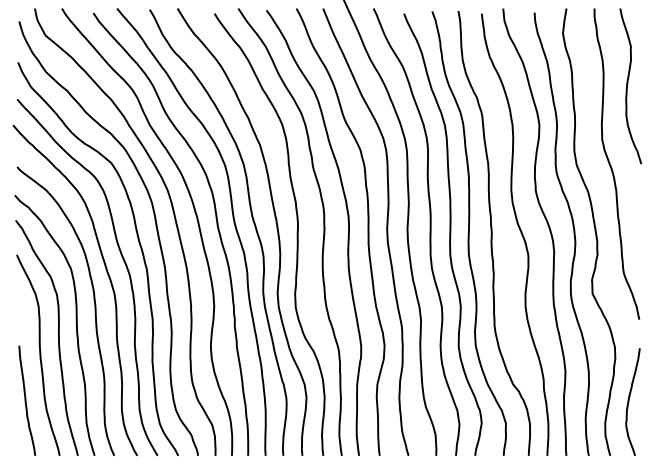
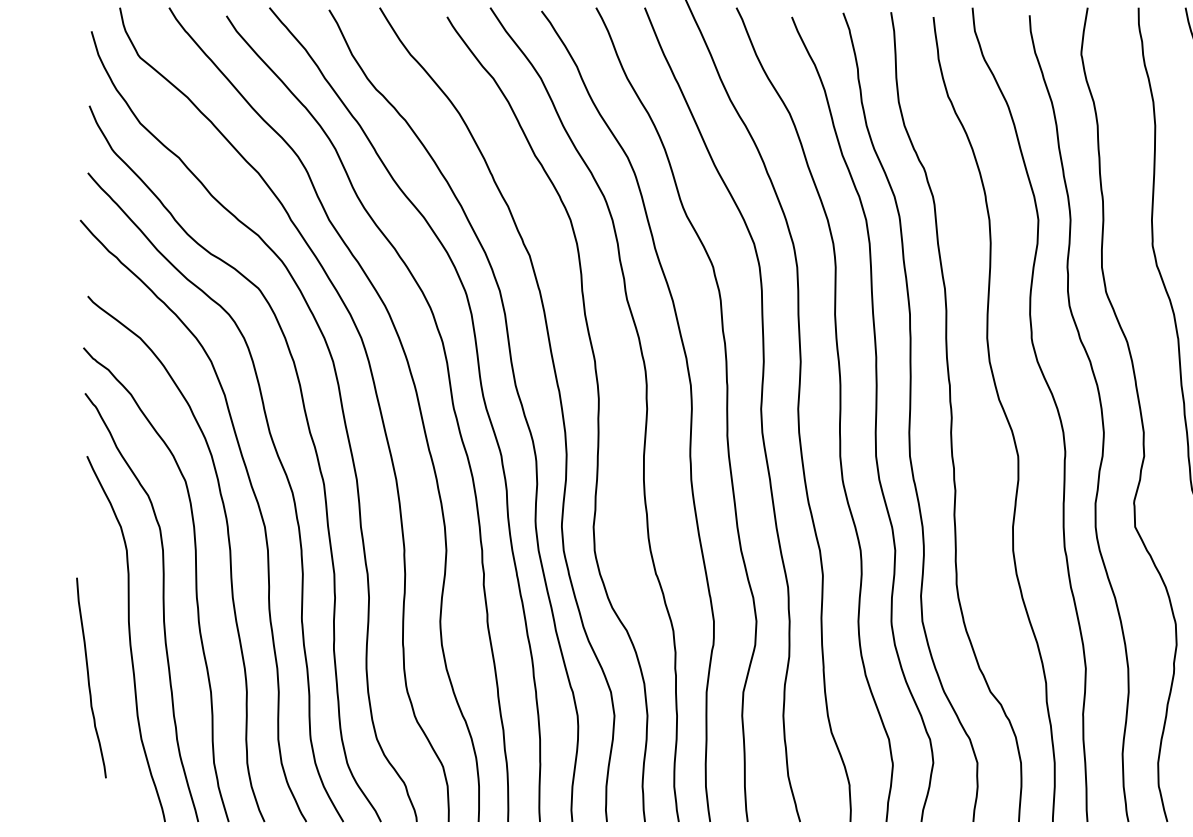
curve: (26, 400) -> (90, 677), moved

